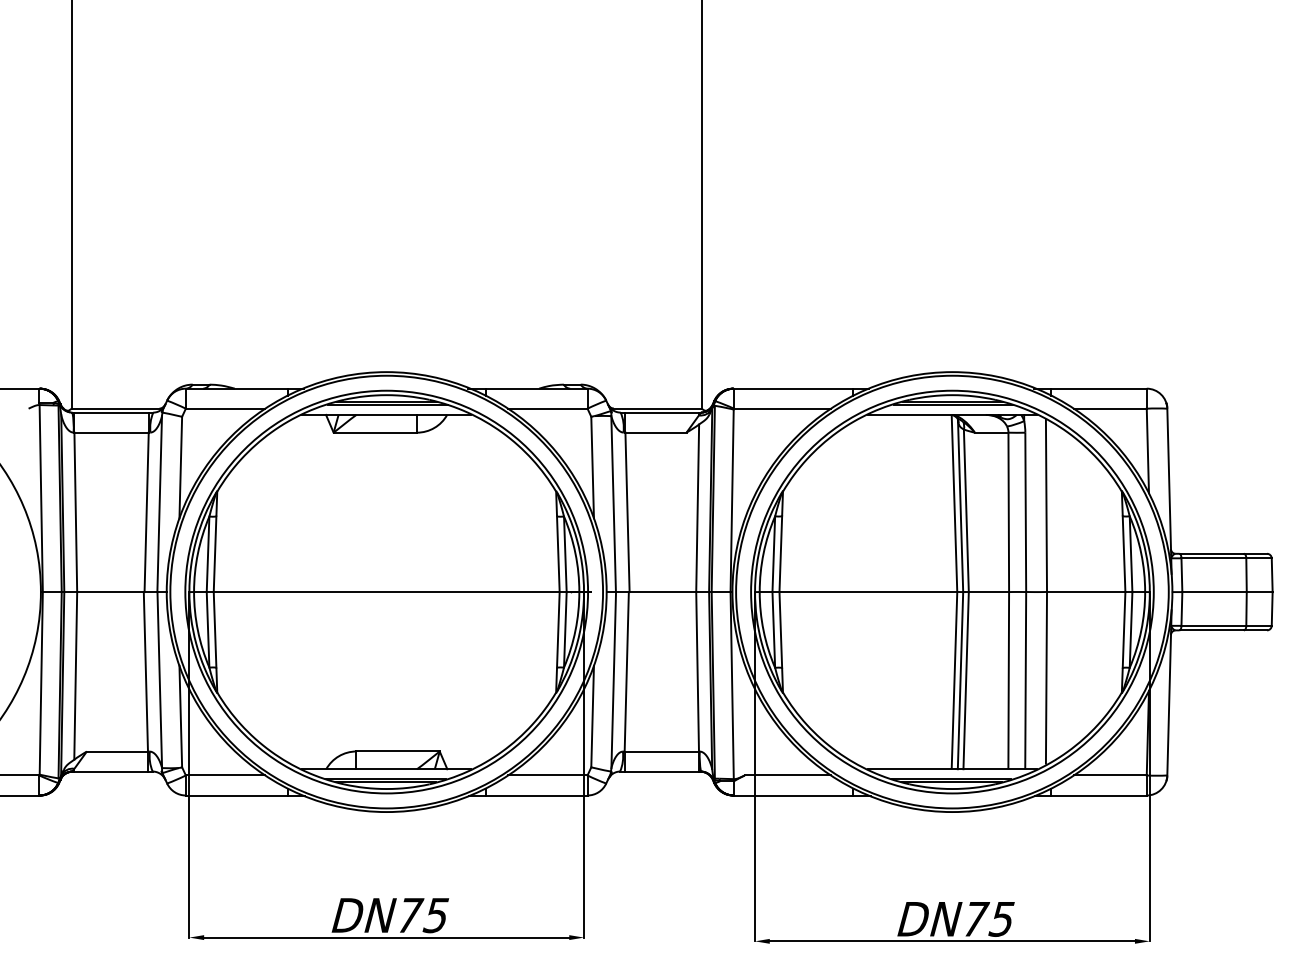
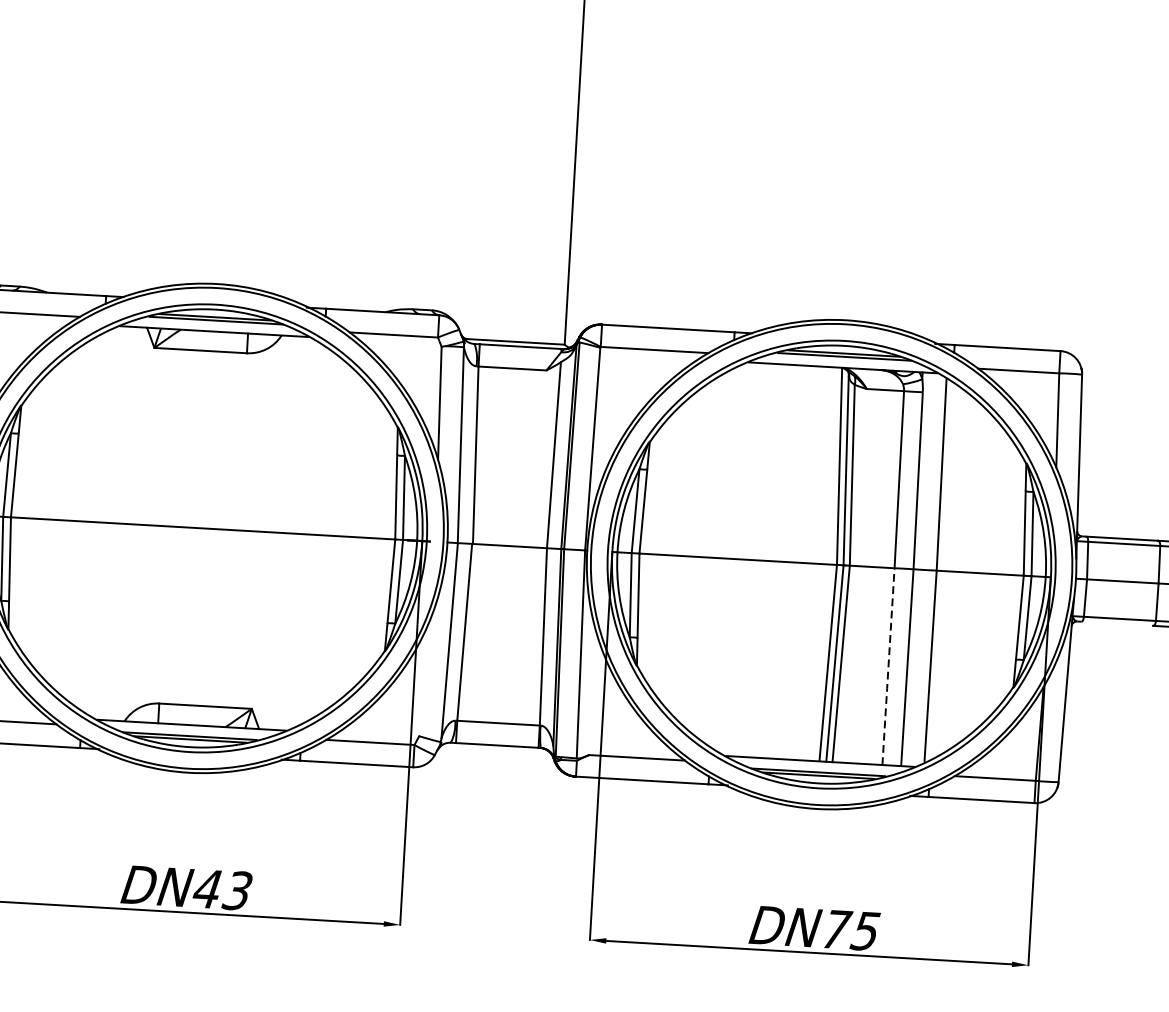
line: (1211, 630) -> (1116, 623), removed
line: (1008, 681) -> (888, 667), solid -> dashed
line: (592, 716) -> (423, 679), removed
text: (422, 914) -> (222, 888), DN75 -> DN43

